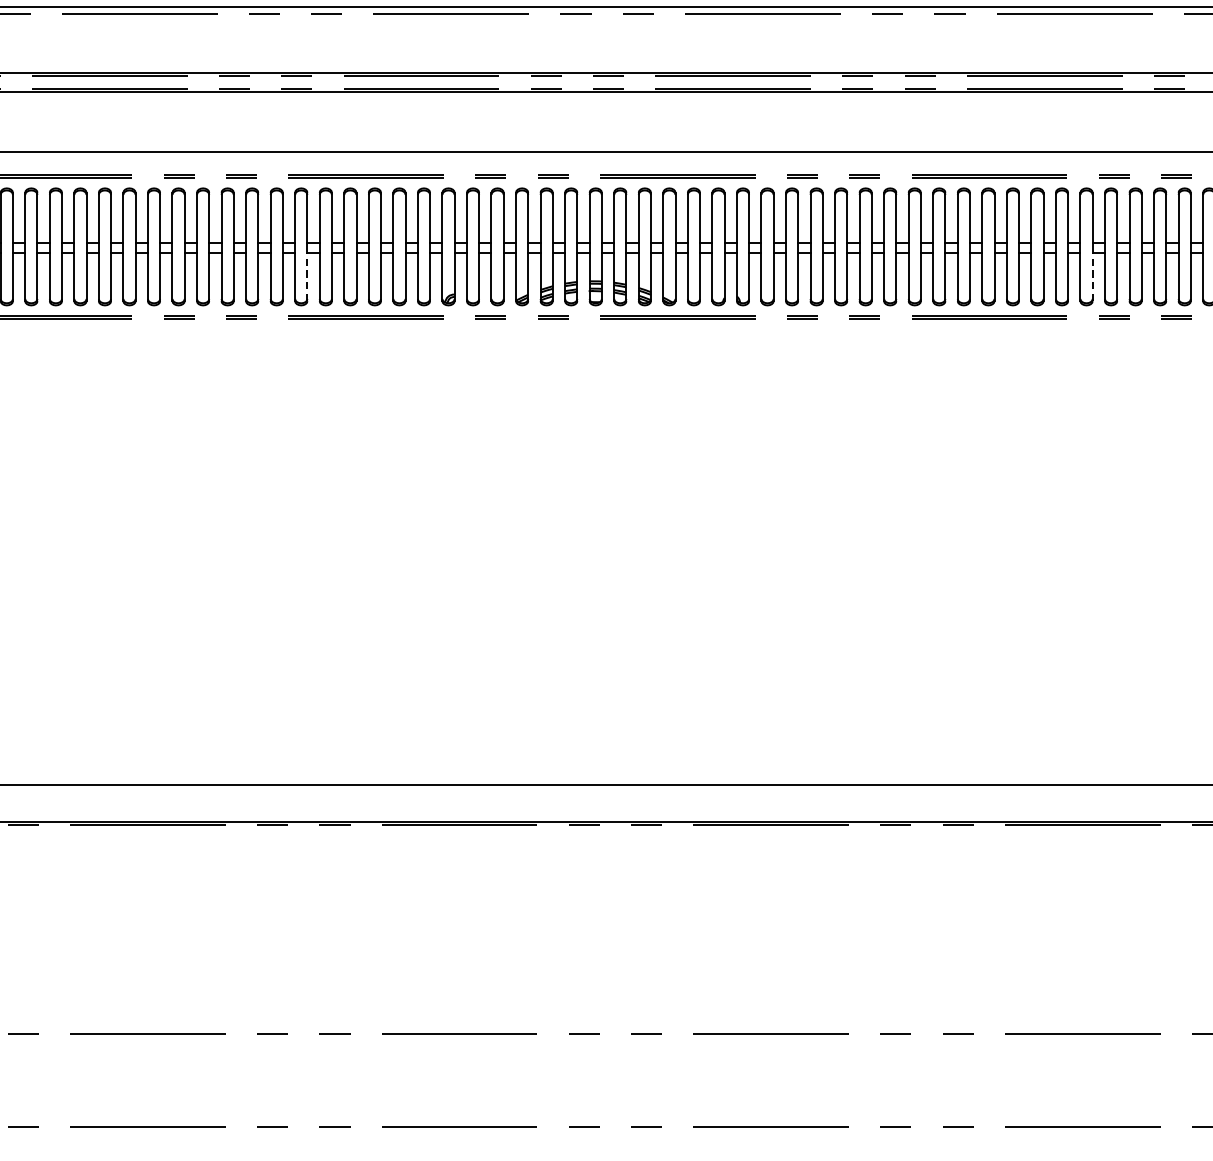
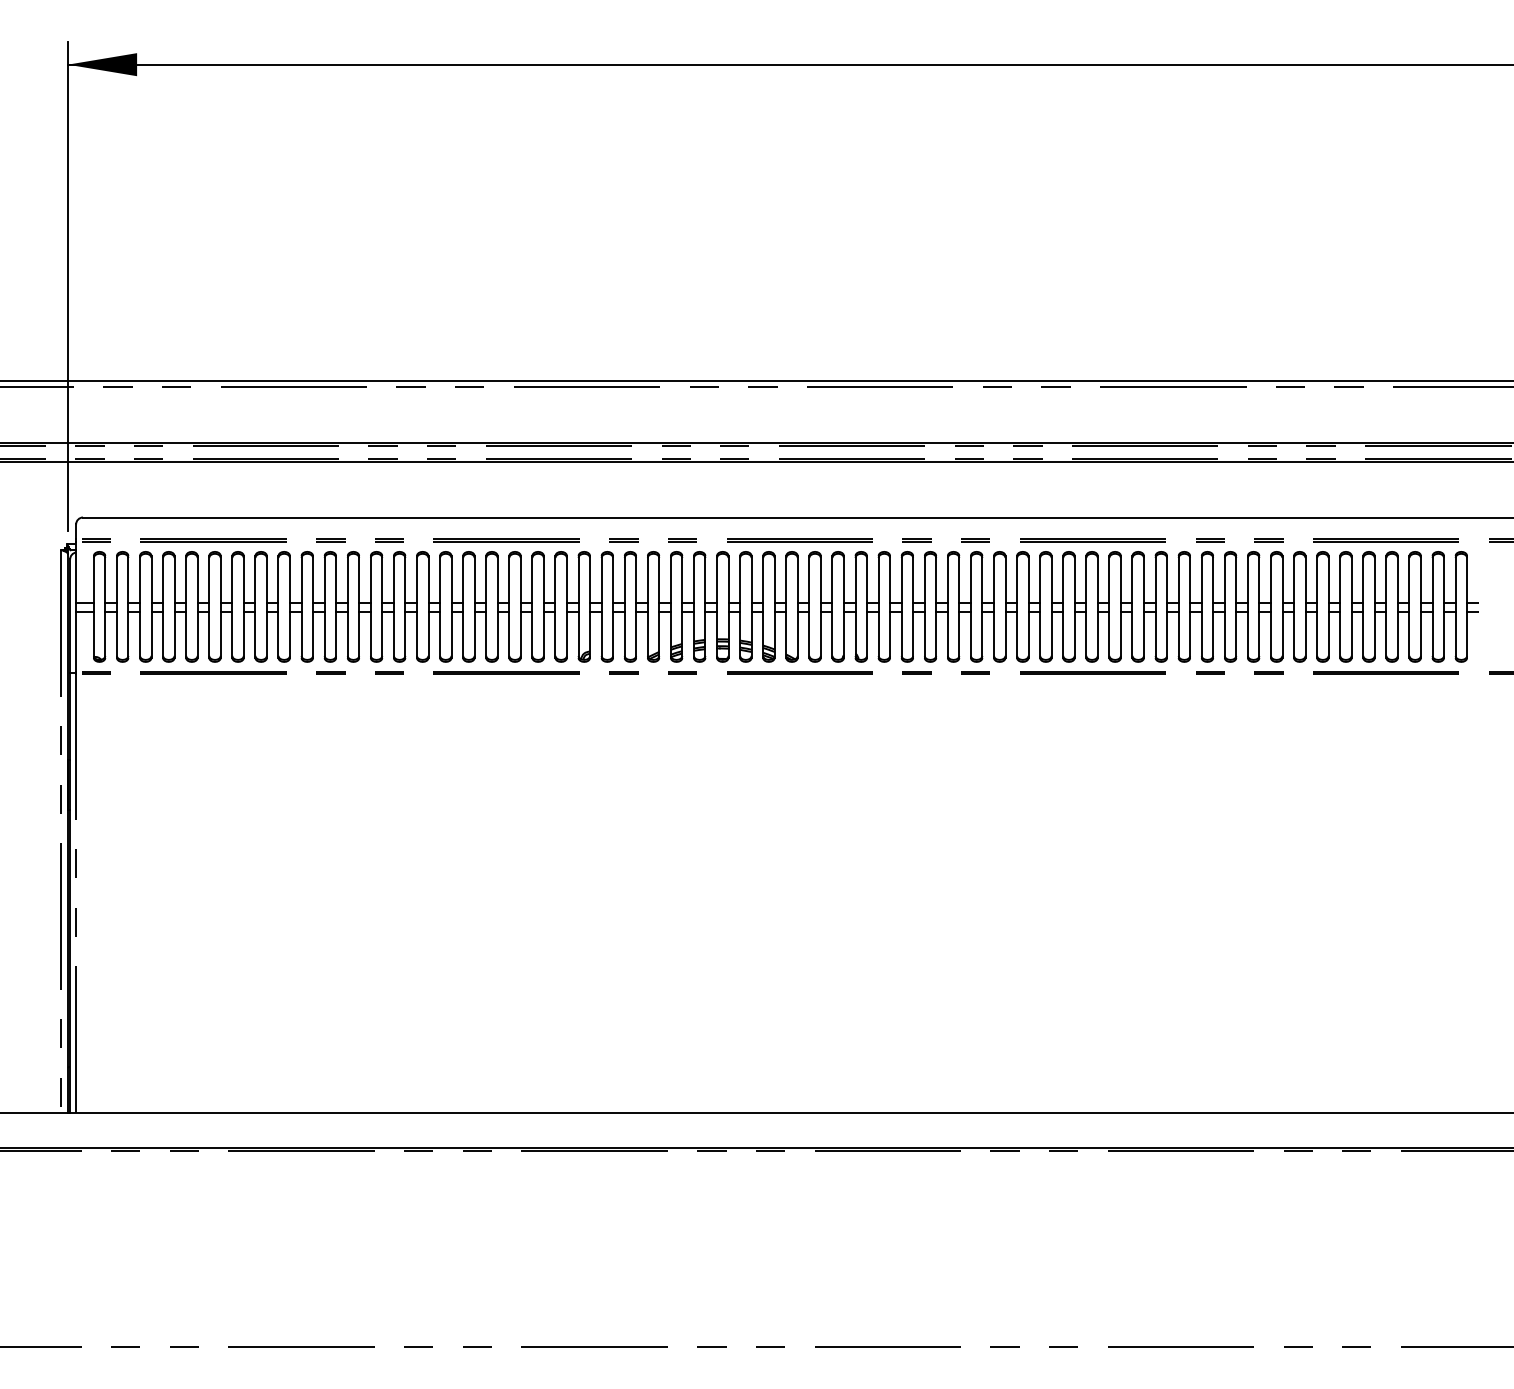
line: (307, 277) -> (451, 635), dashed -> solid
line: (1093, 277) -> (1190, 635), dashed -> solid

